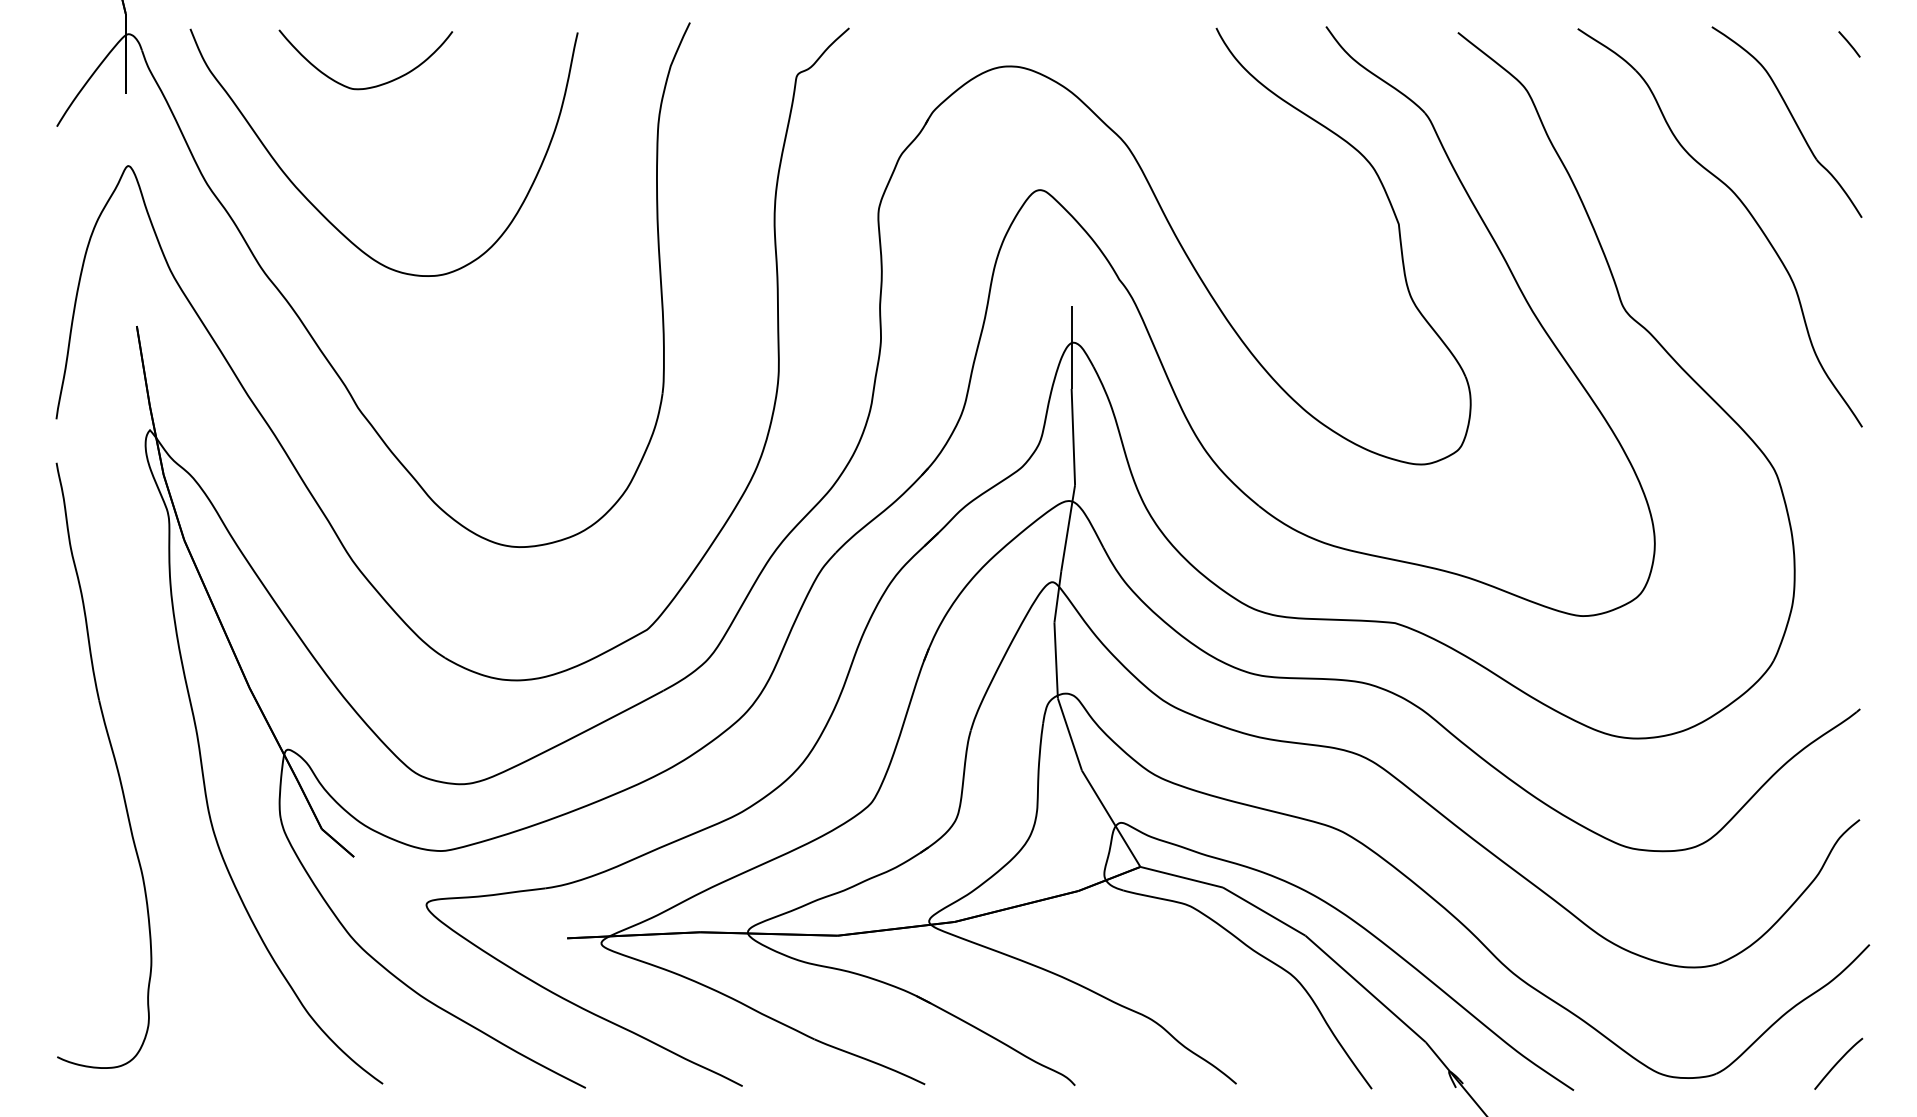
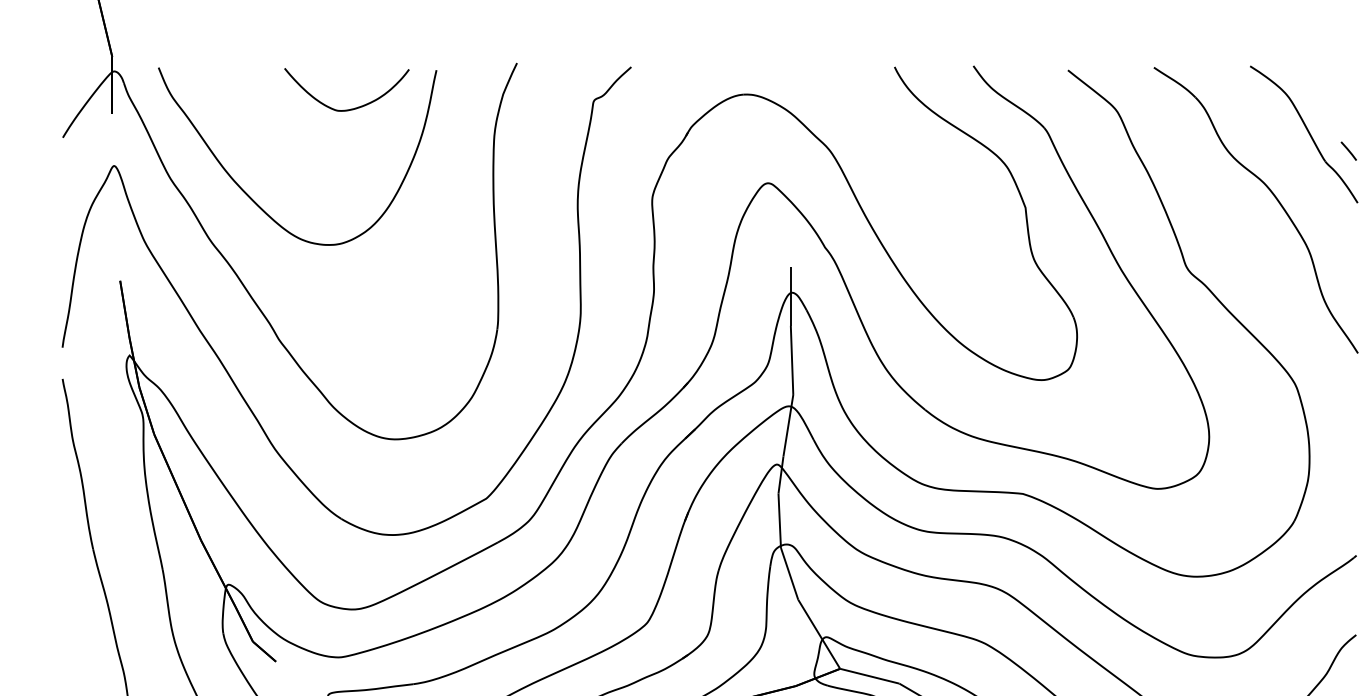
line: (1849, 44) -> (1348, 151), moved
curve: (370, 86) -> (350, 108), moved

